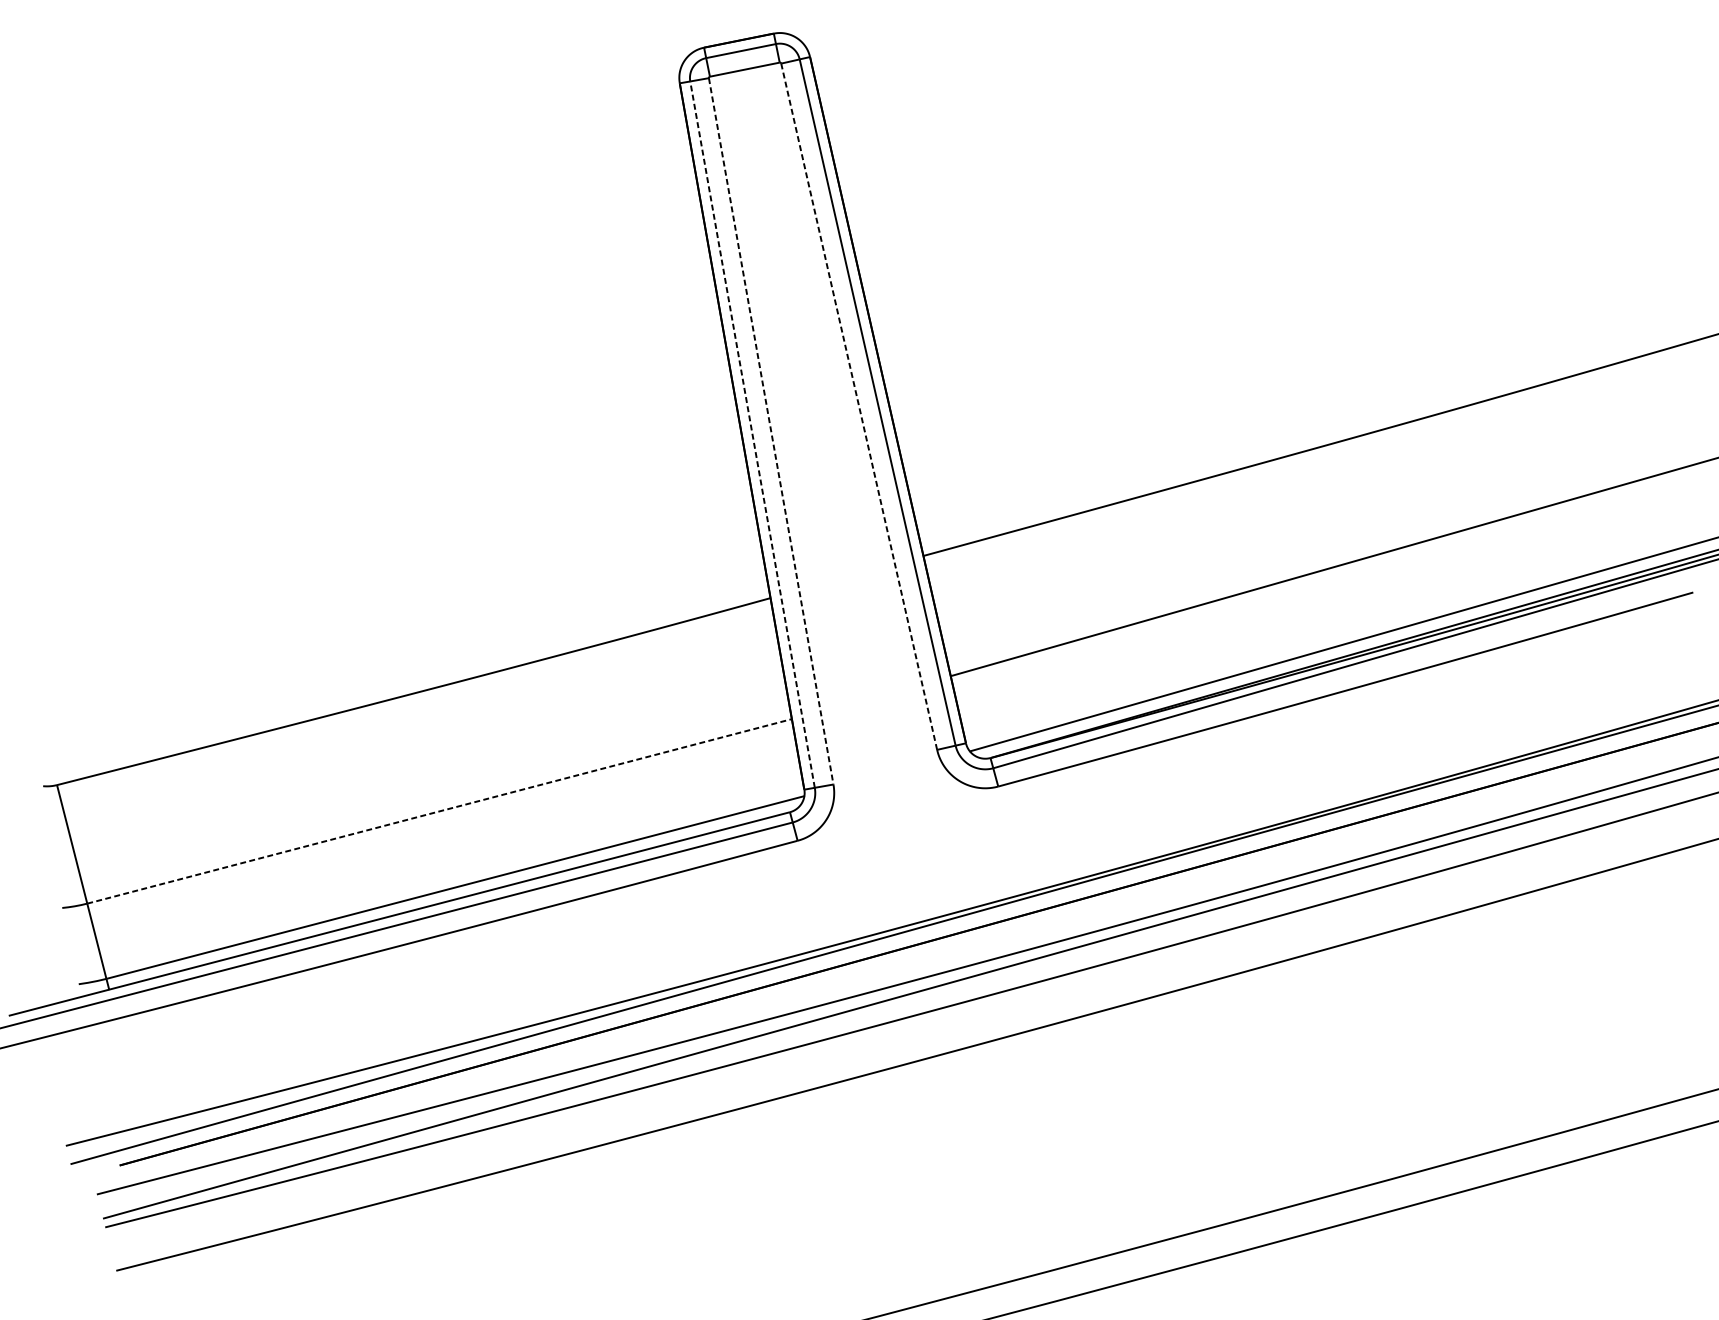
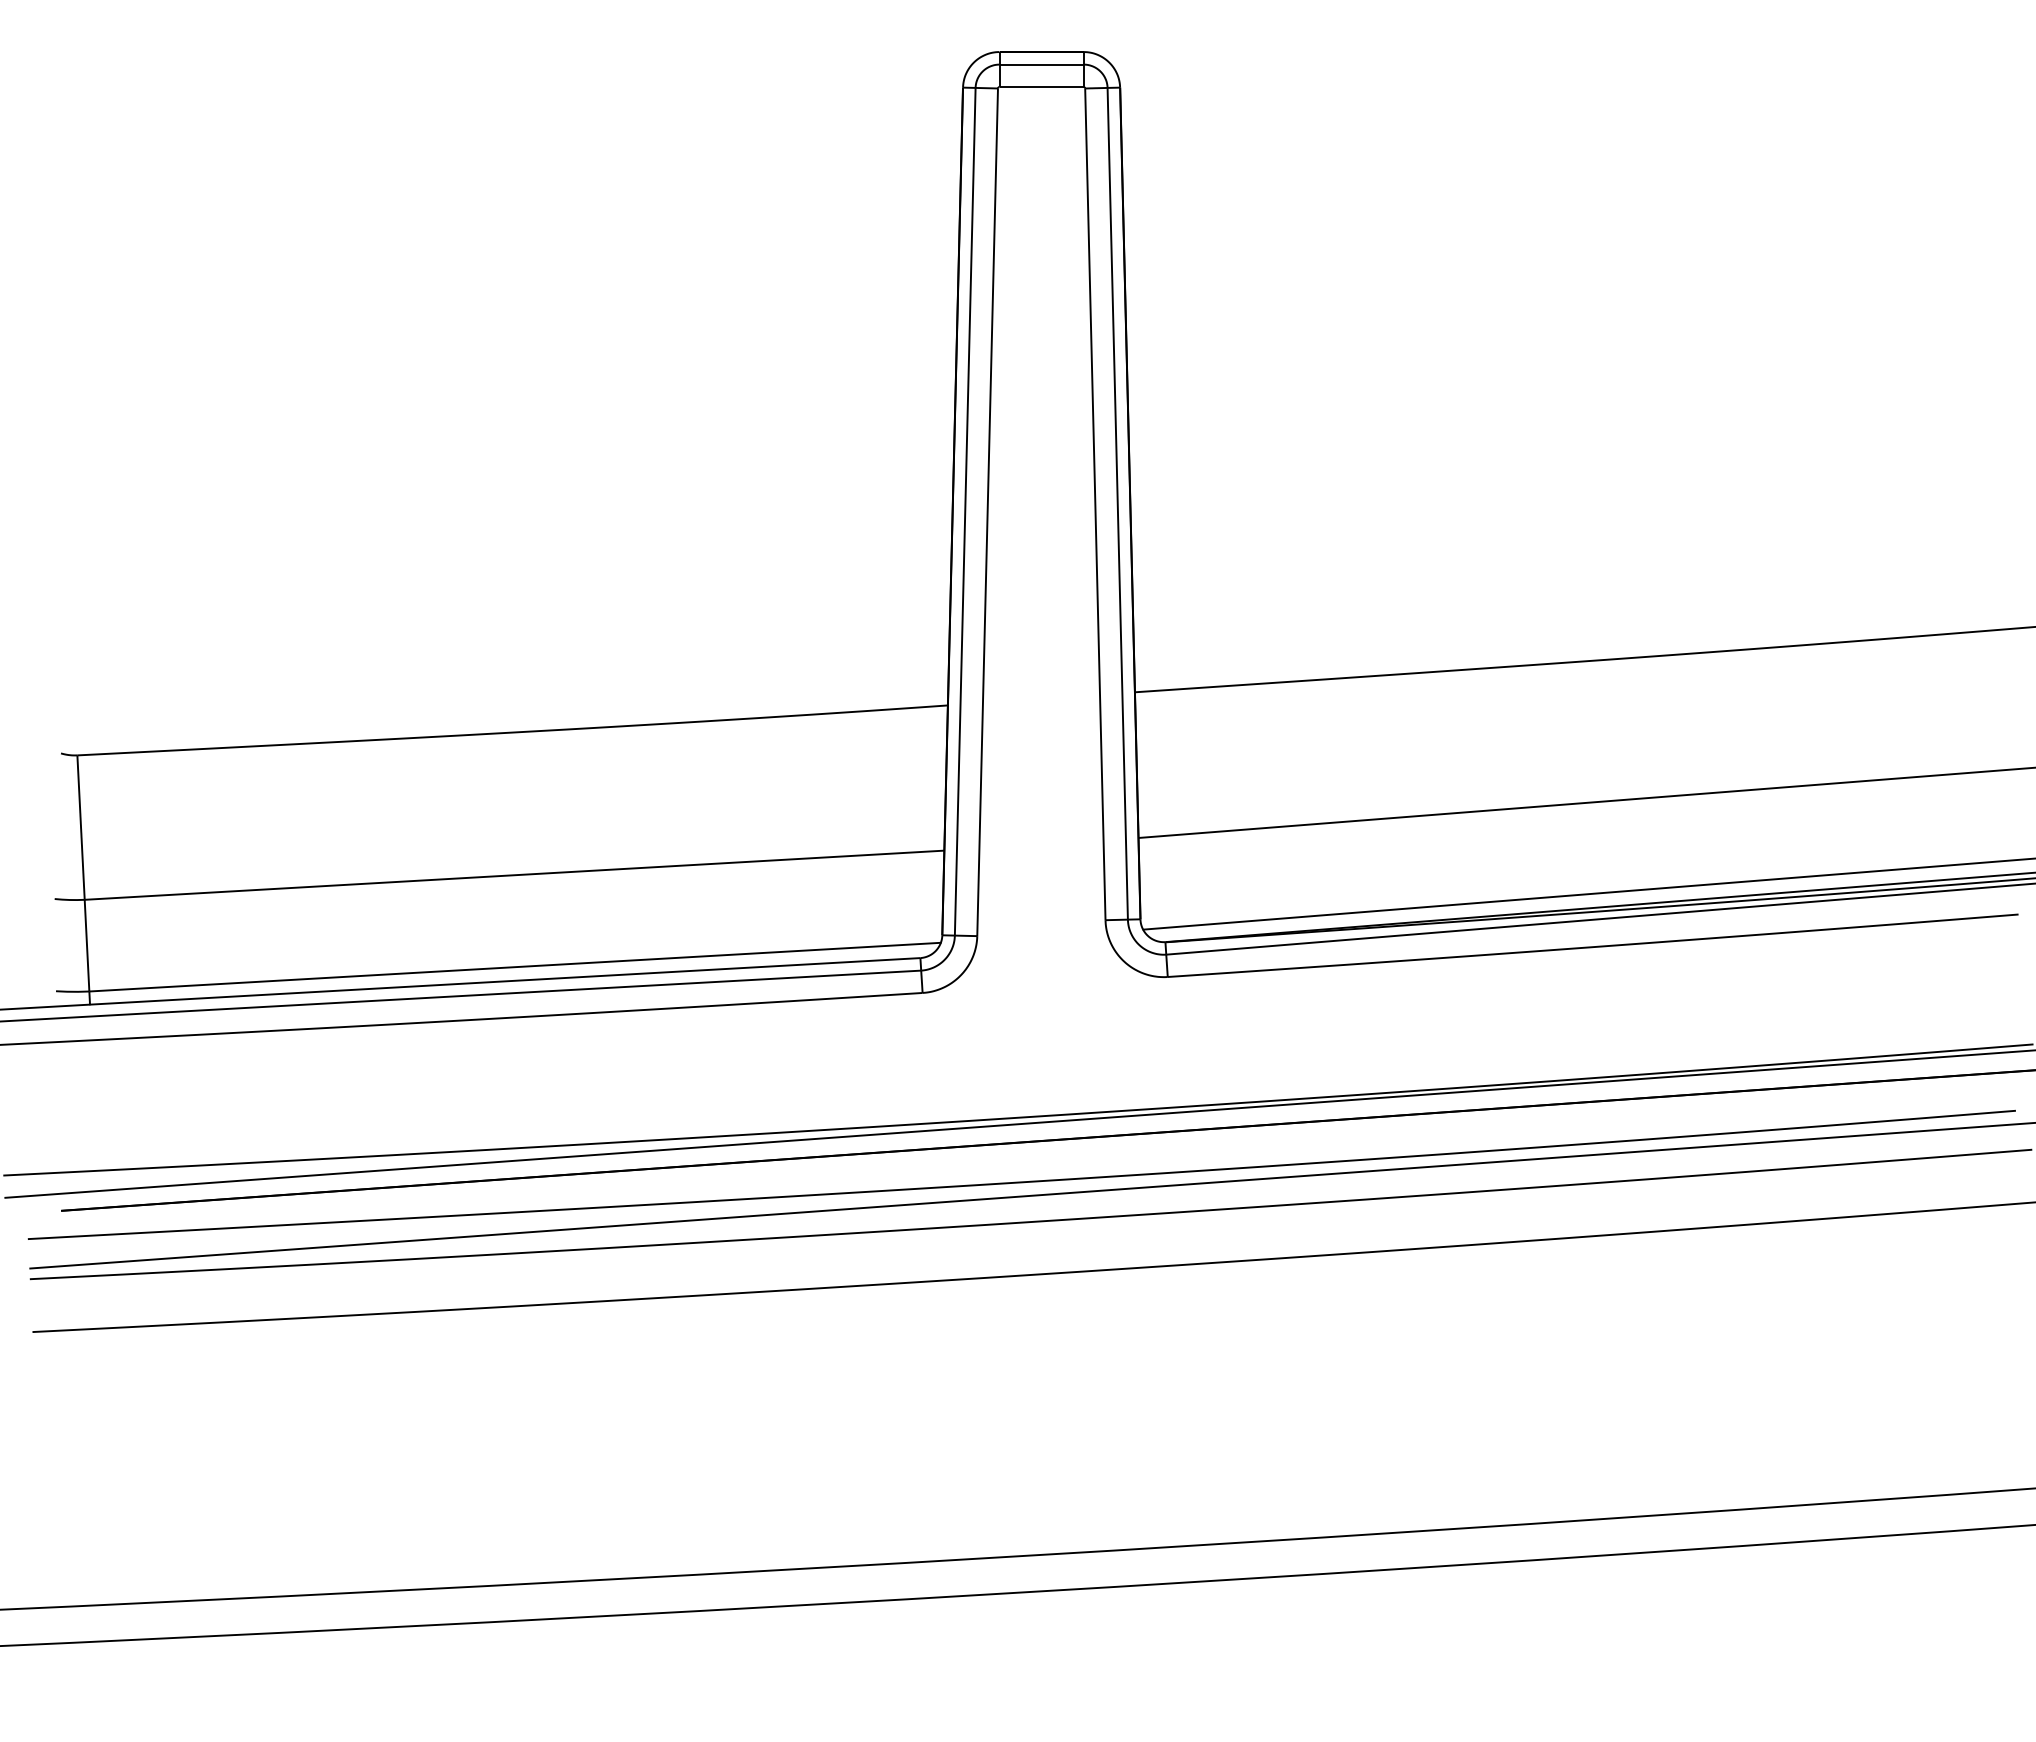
line: (859, 406) -> (1095, 504), dashed -> solid
line: (771, 431) -> (987, 512), dashed -> solid
line: (752, 434) -> (965, 511), dashed -> solid
line: (439, 811) -> (514, 875), dashed -> solid

